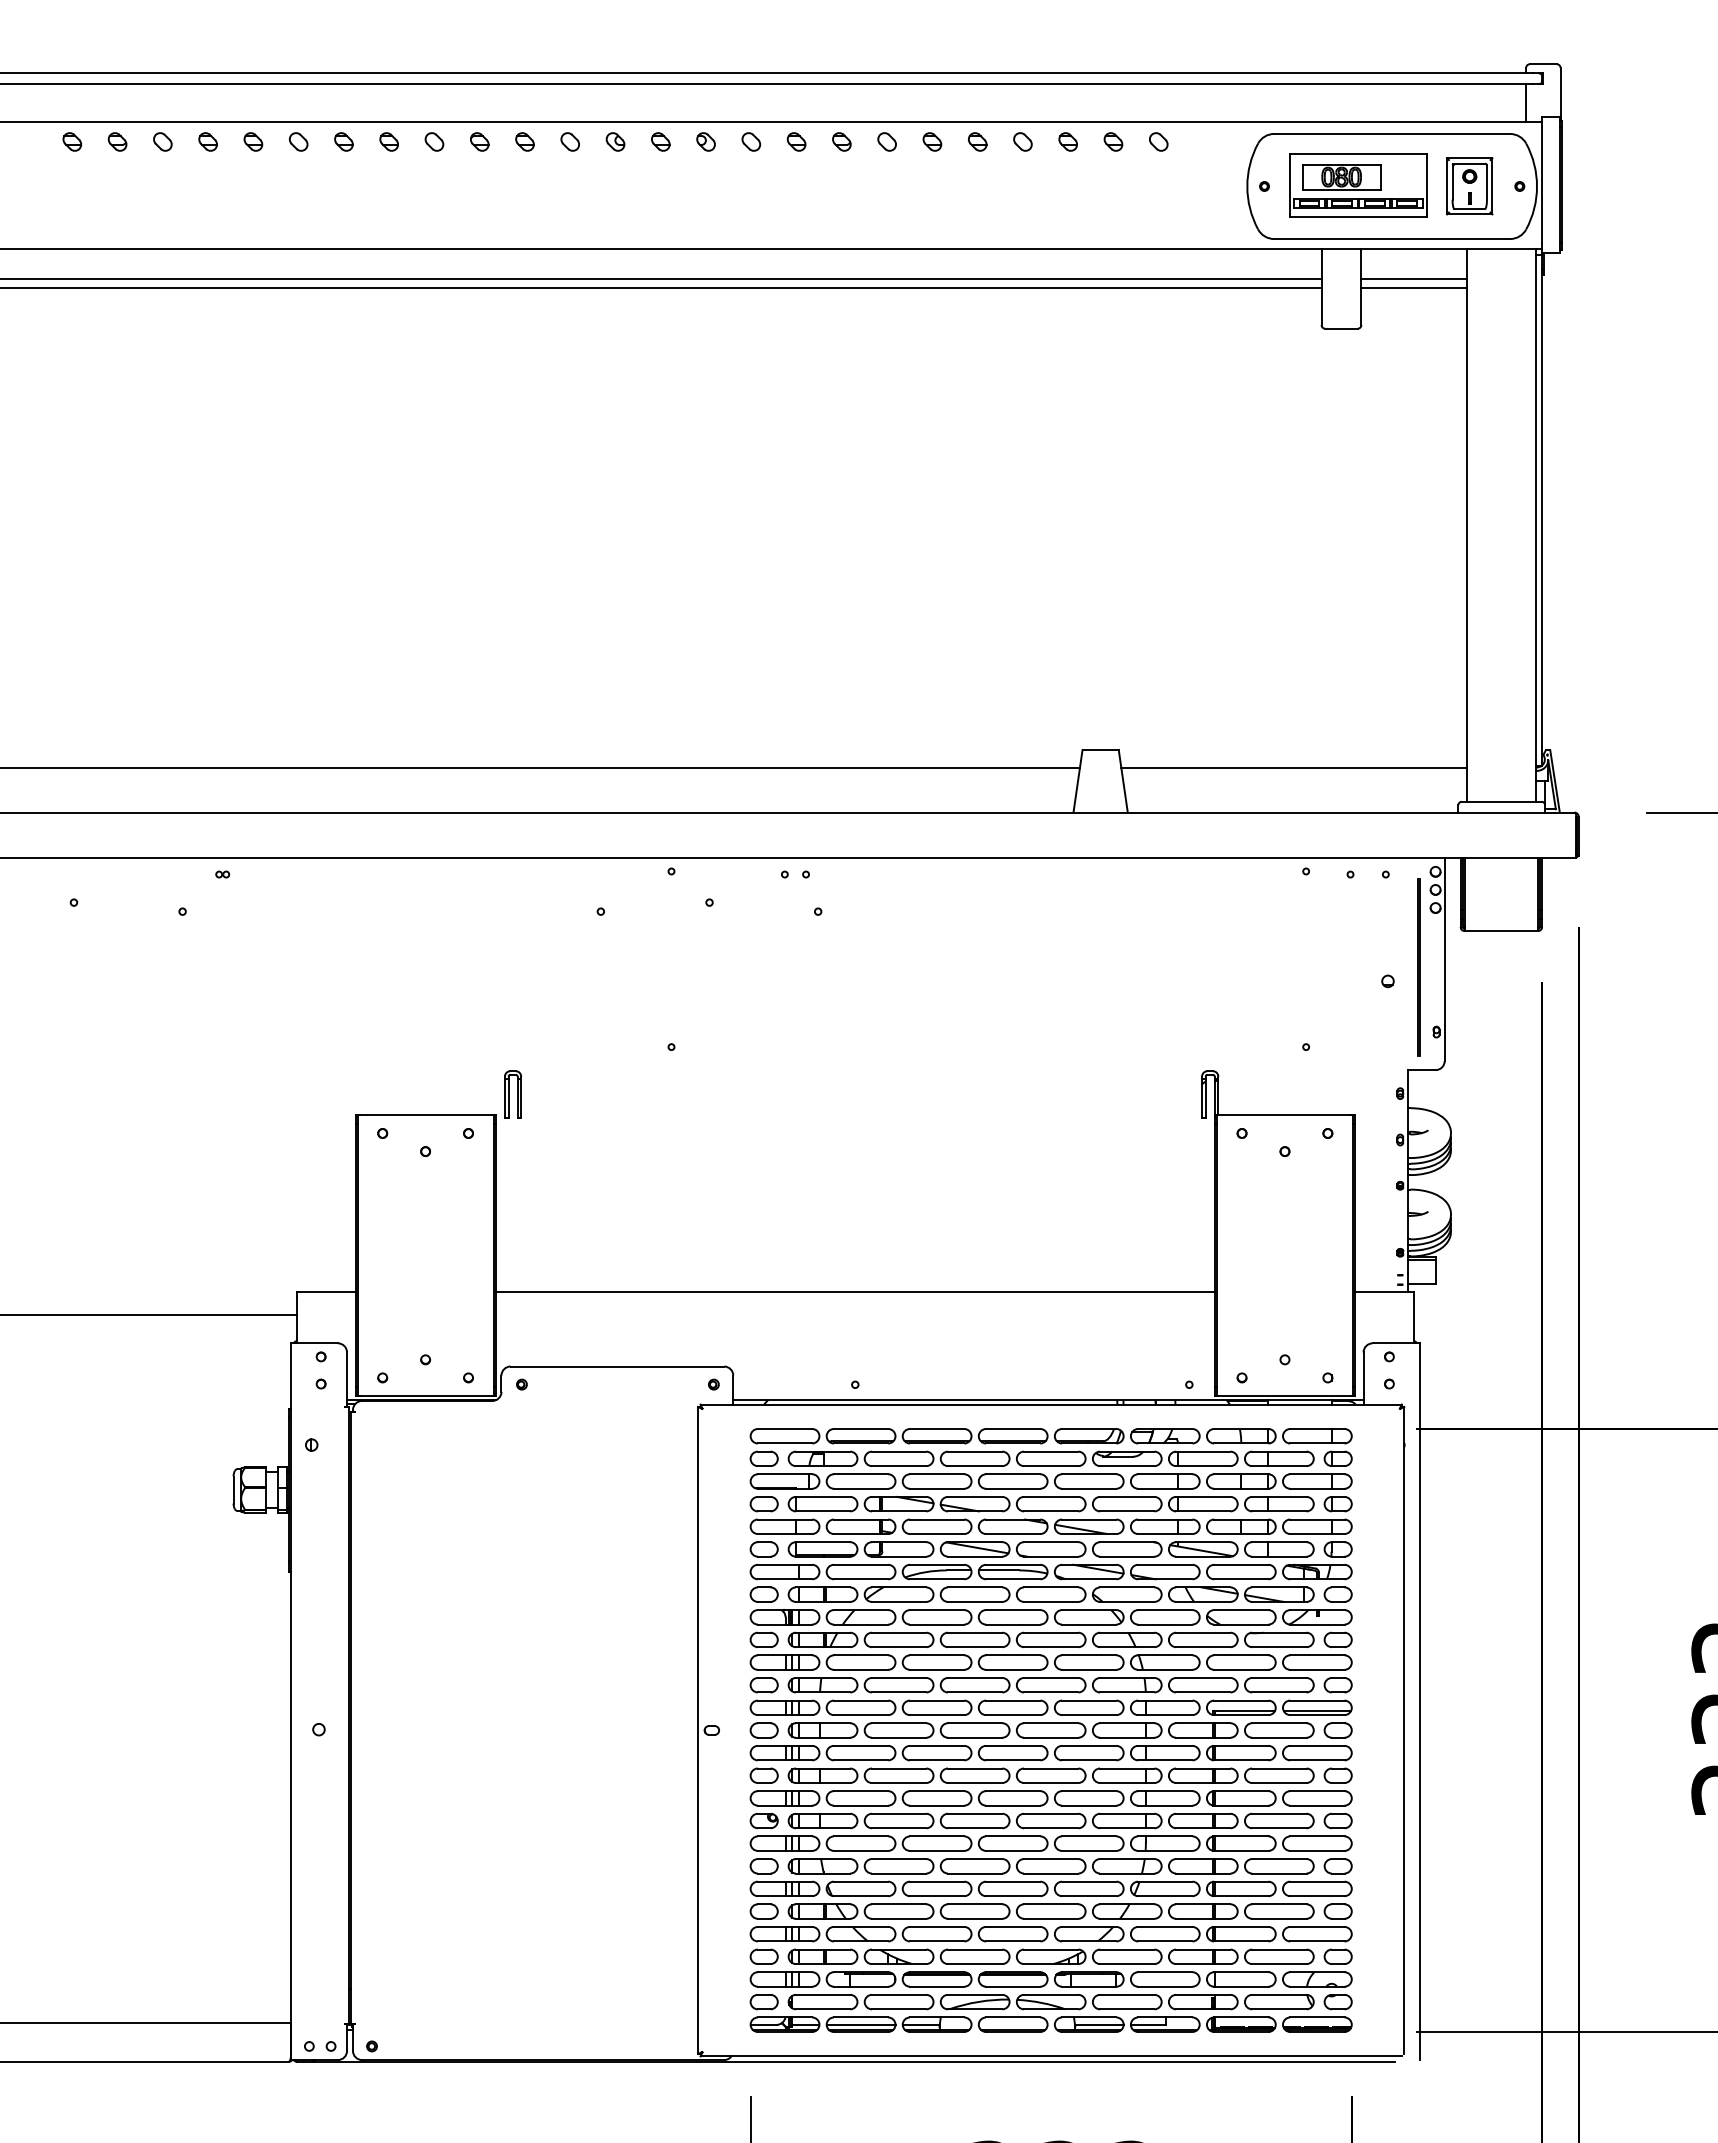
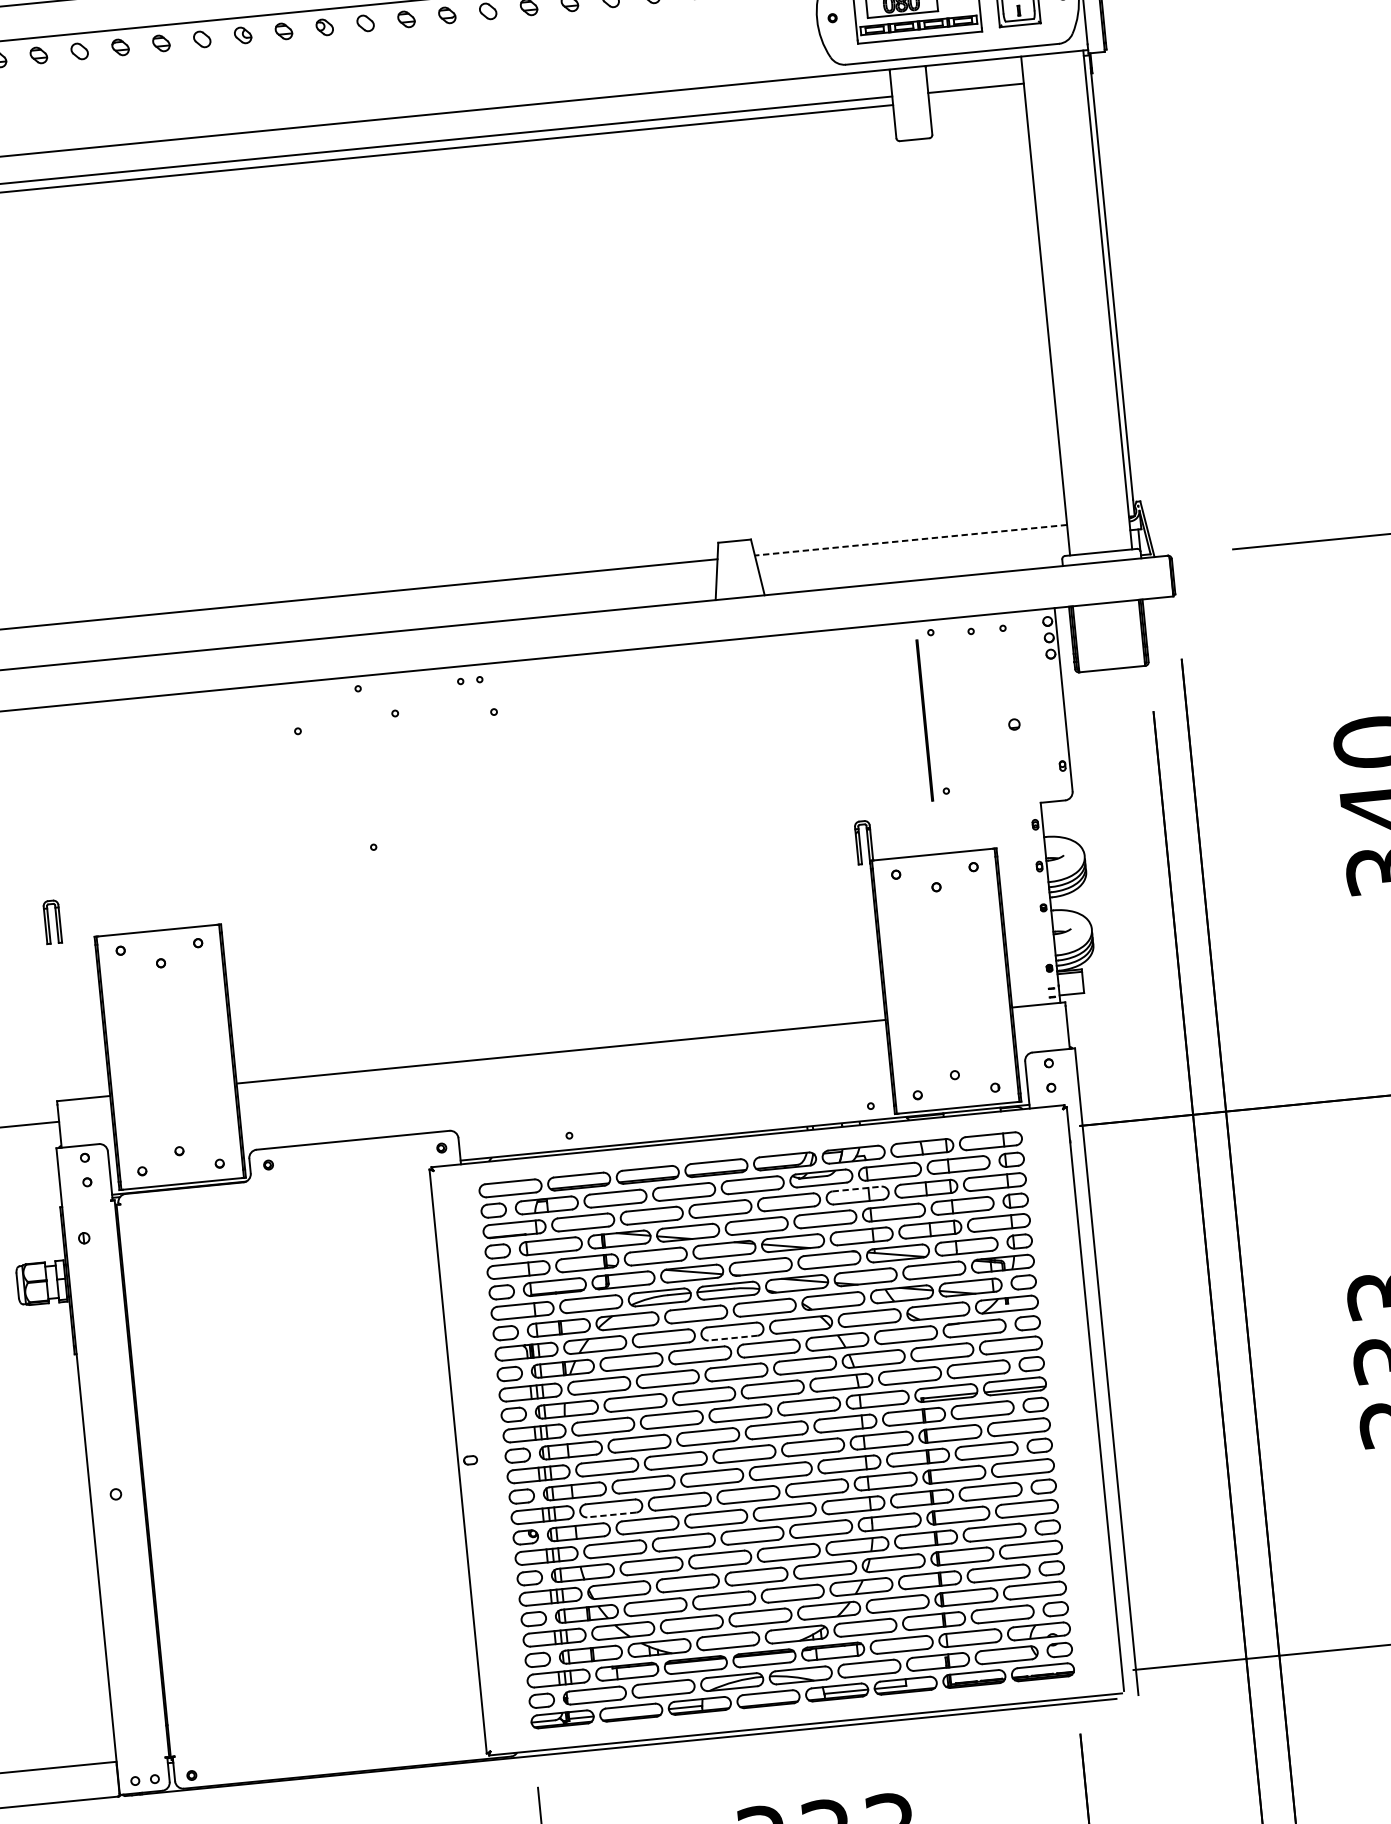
line: (1414, 288) -> (977, 96), removed
line: (1294, 767) -> (911, 539), solid -> dashed
line: (1418, 967) -> (924, 720), moved
part: (512, 1094) -> (52, 921), moved
line: (1165, 1474) -> (857, 1189), solid -> dashed
line: (1012, 1624) -> (732, 1338), solid -> dashed
line: (860, 1805) -> (611, 1514), solid -> dashed
line: (860, 2024) -> (630, 1712), removed

